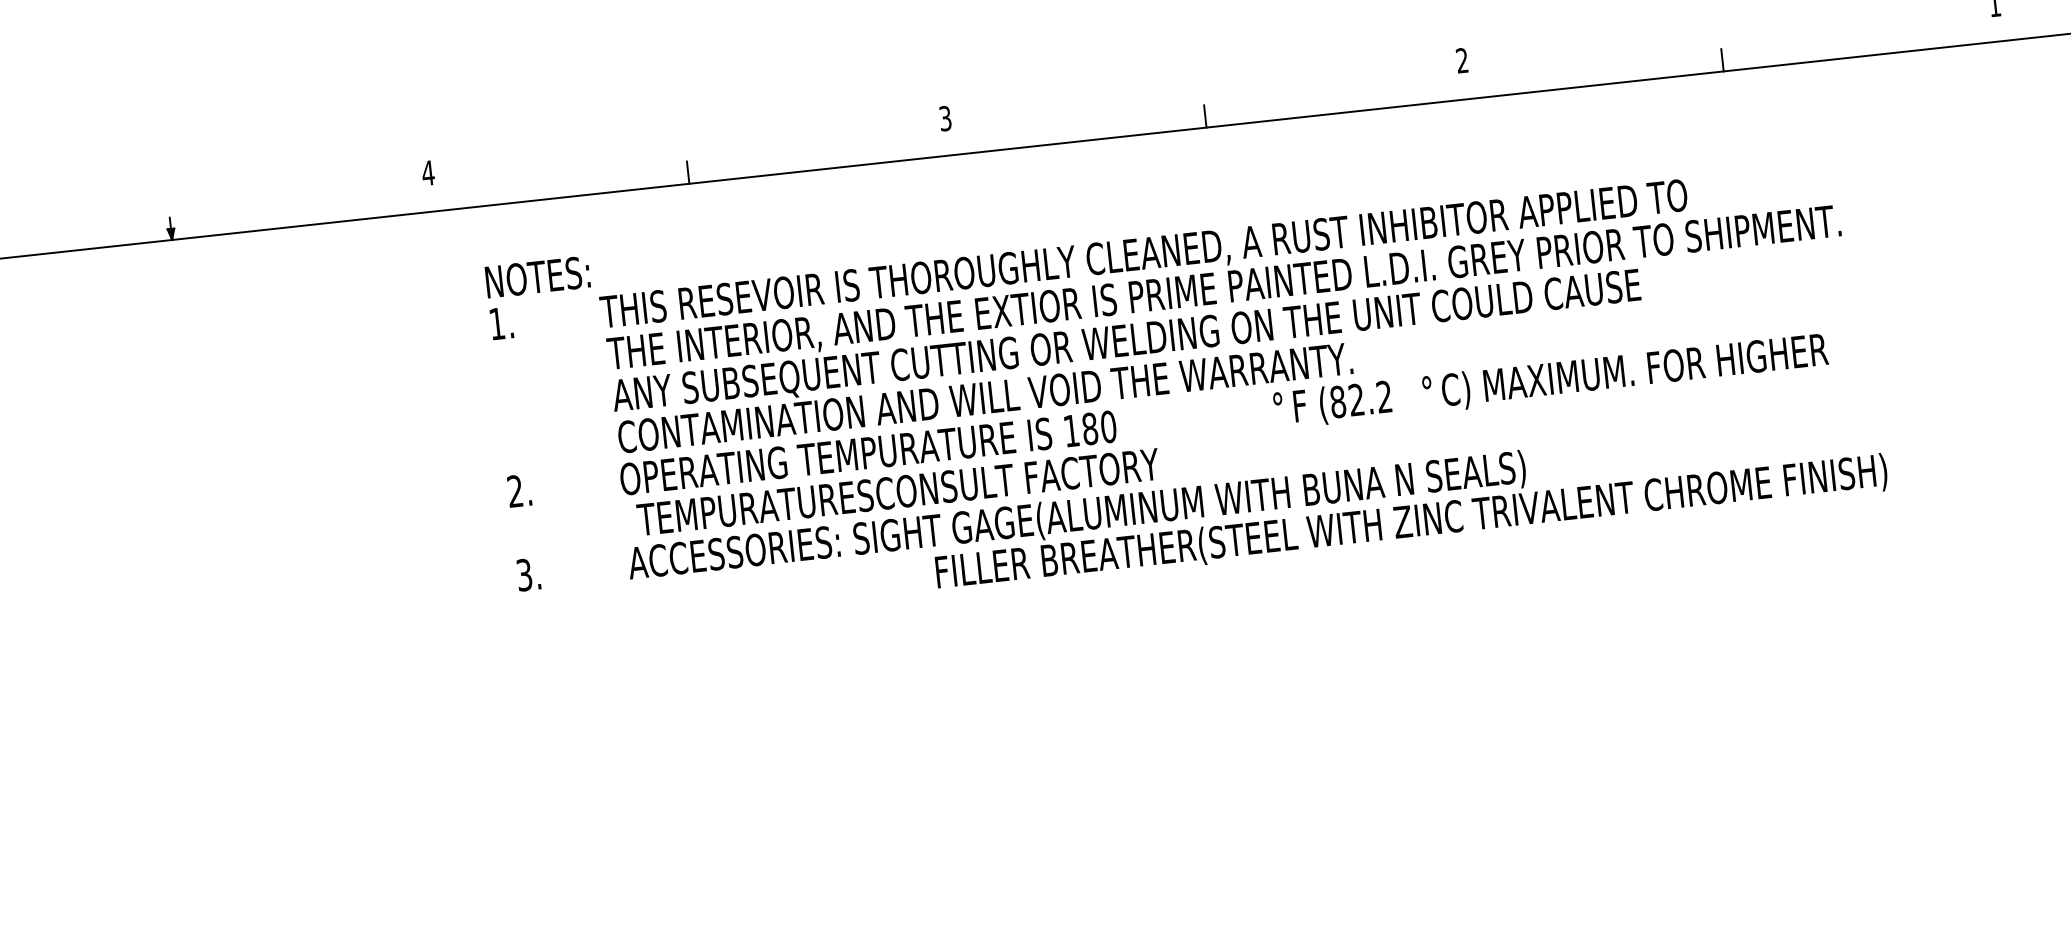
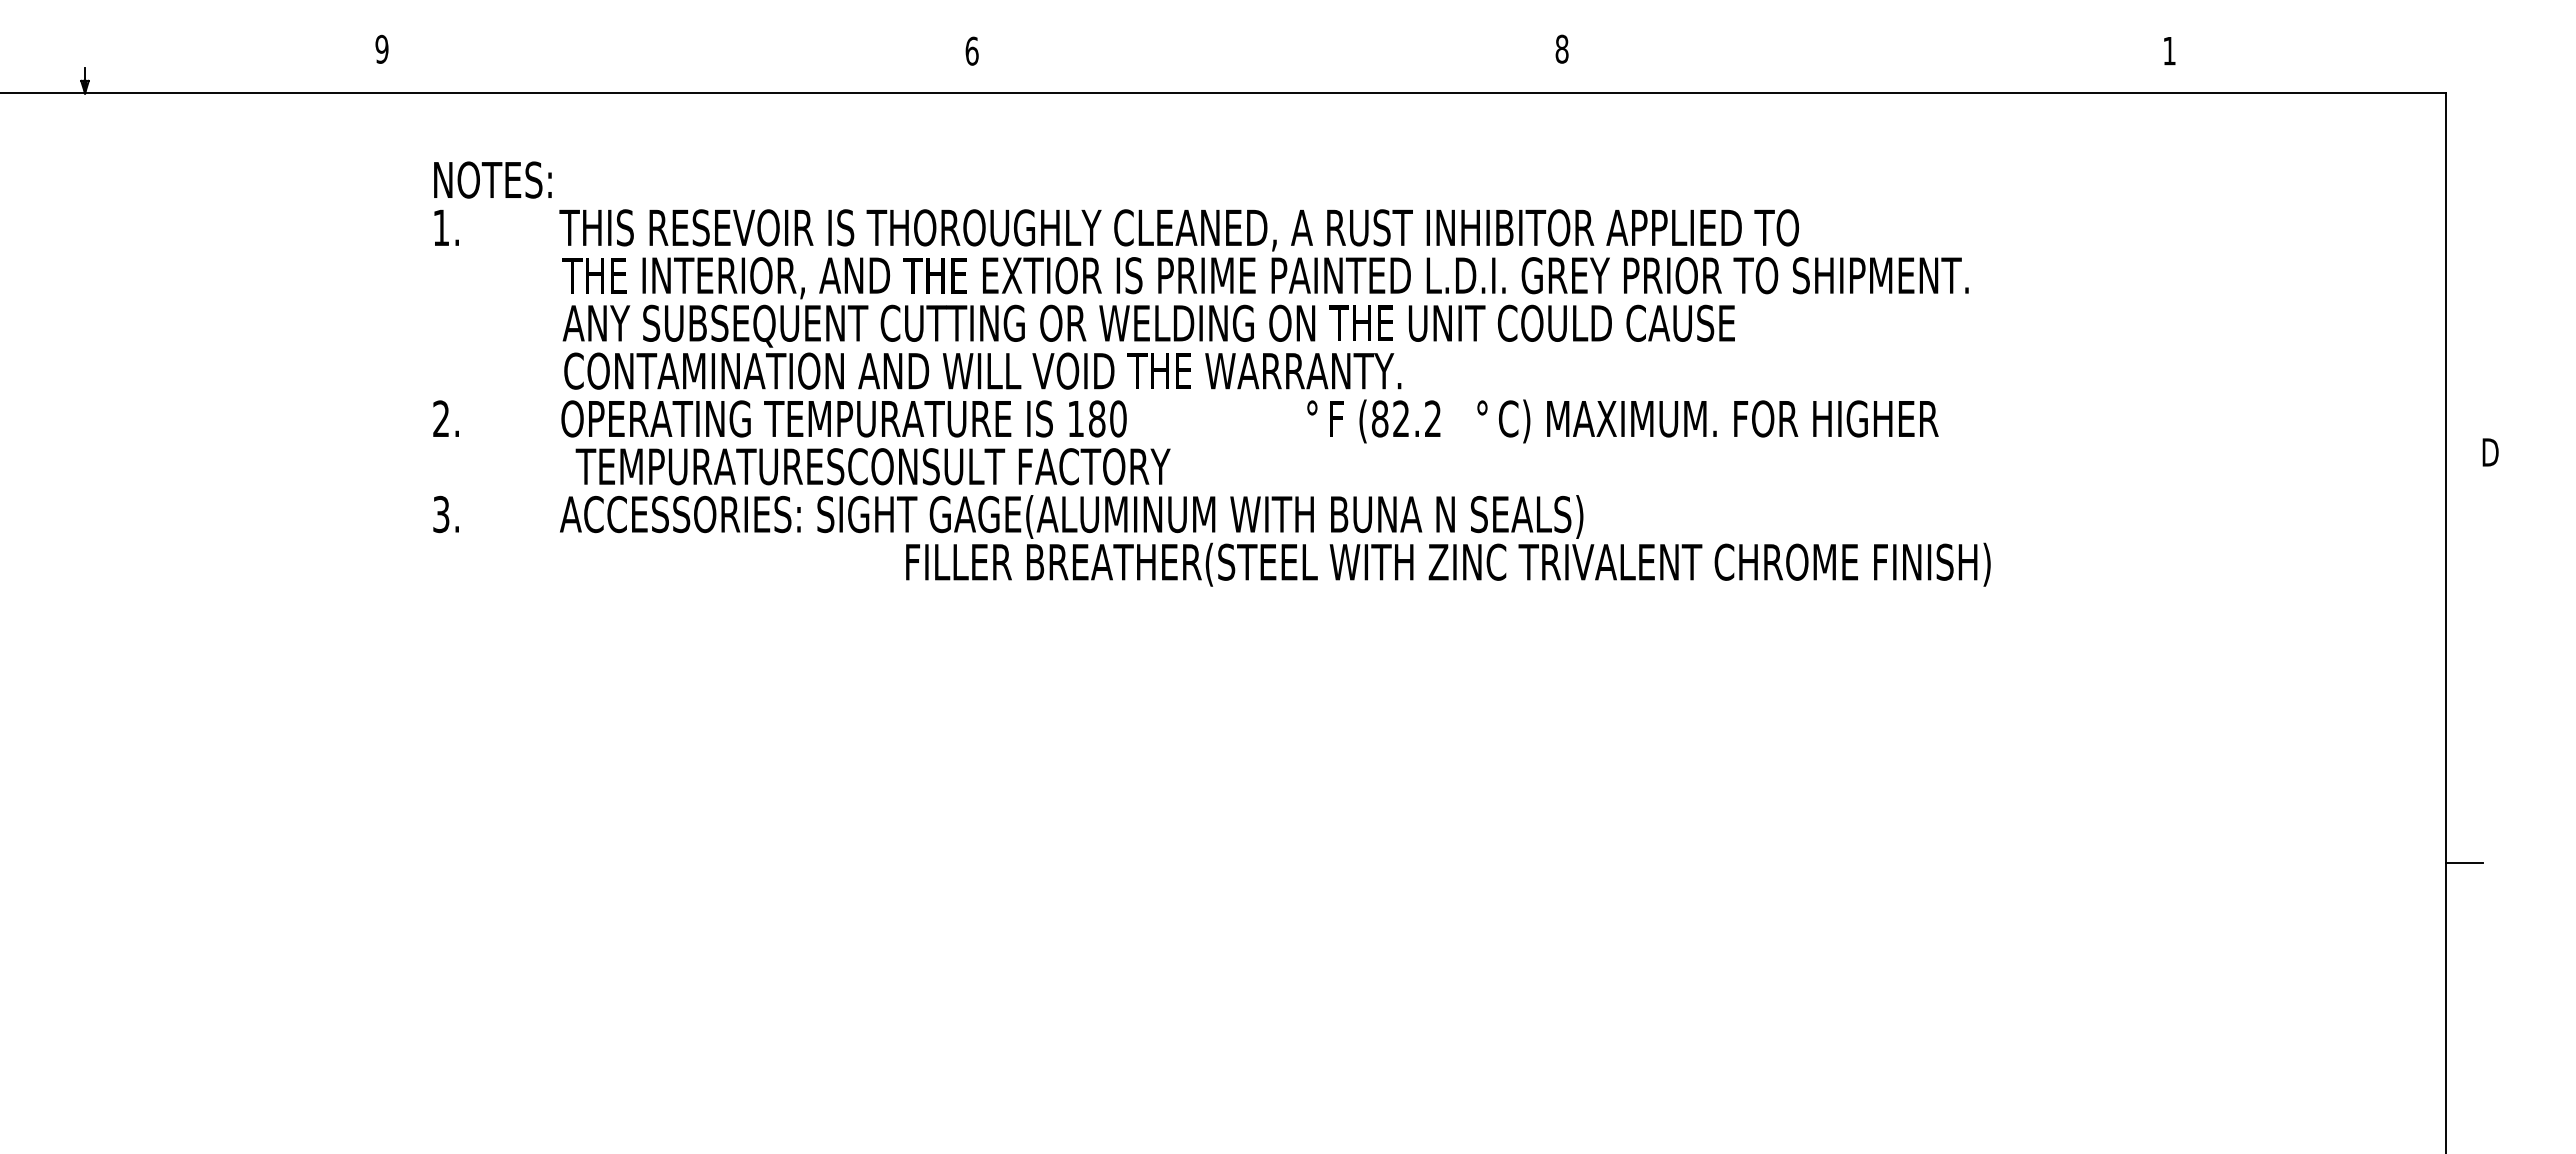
text: (1461, 60) -> (1561, 48), 2 -> 8
line: (1722, 60) -> (1855, 80), removed
line: (1205, 116) -> (1265, 80), removed
text: (944, 118) -> (971, 50), 3 -> 6
text: (427, 172) -> (381, 48), 4 -> 9
line: (688, 172) -> (675, 80), removed

